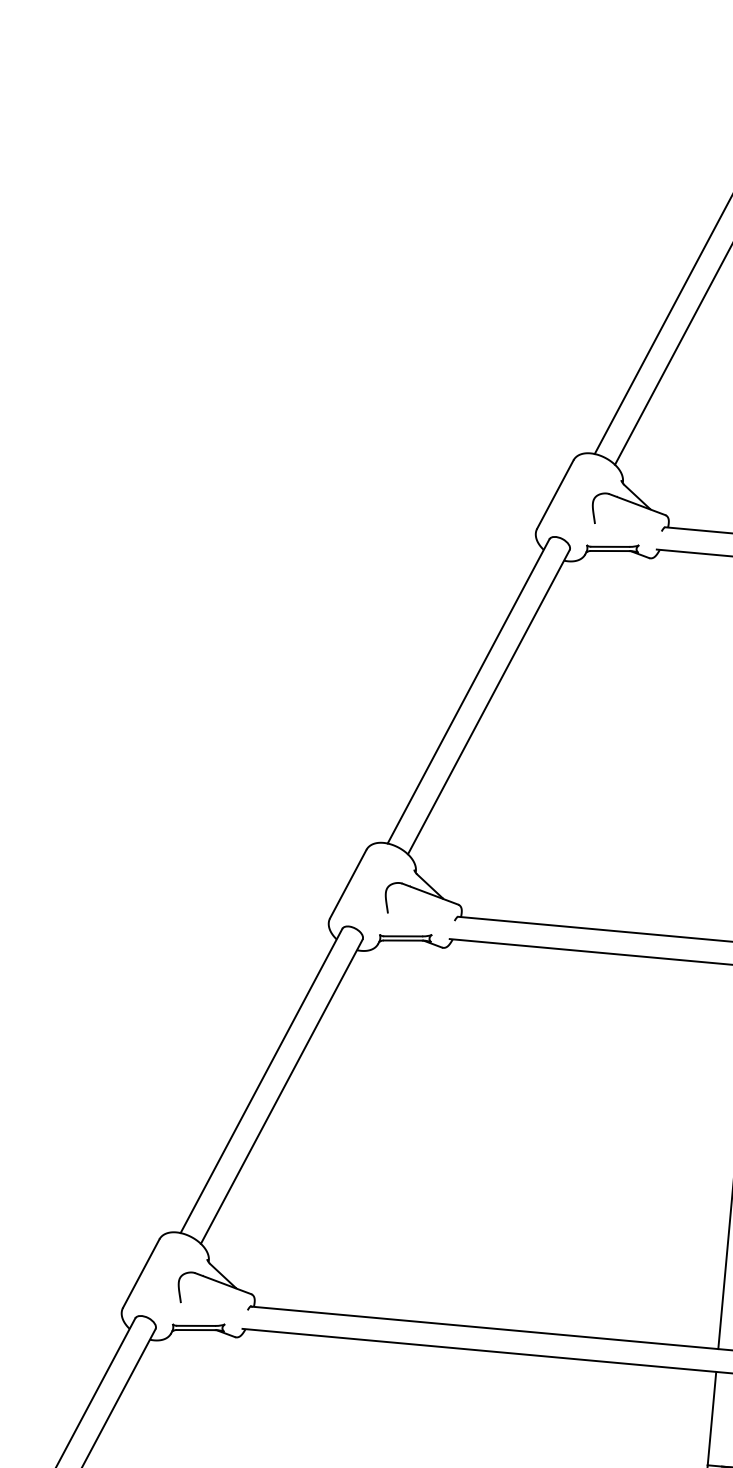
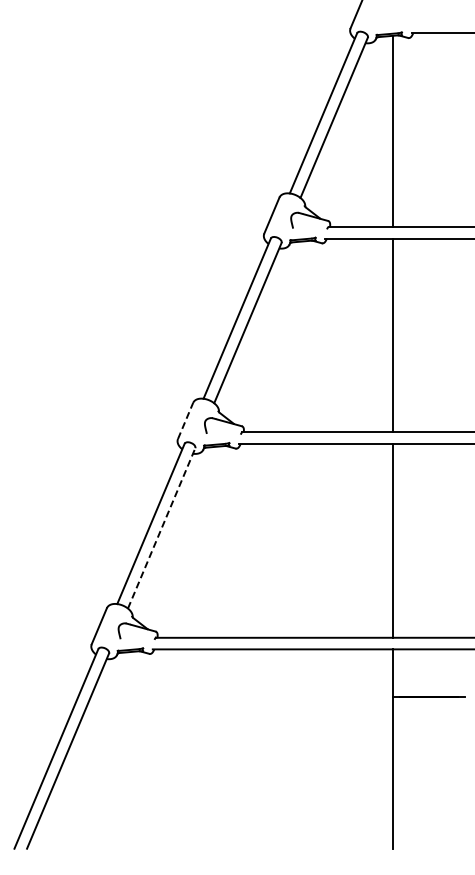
line: (348, 883) -> (185, 420), solid -> dashed
line: (281, 1091) -> (161, 528), solid -> dashed

